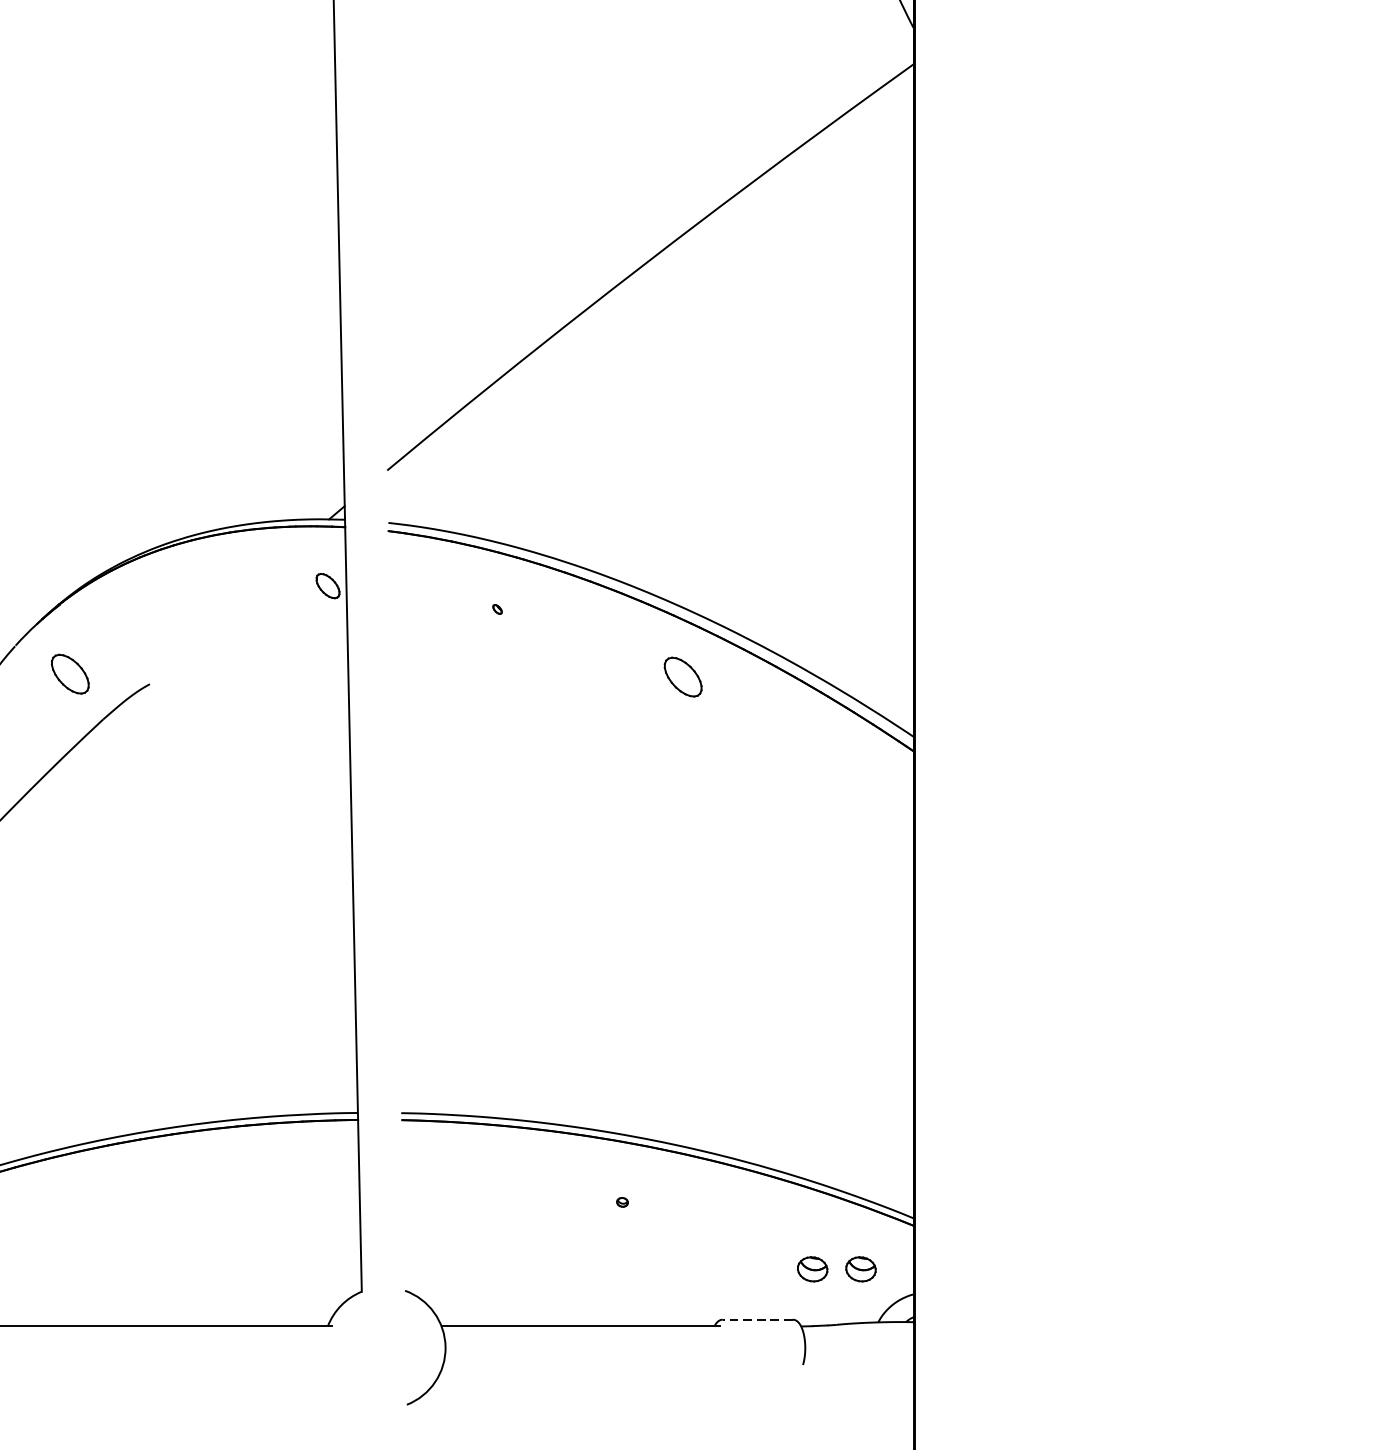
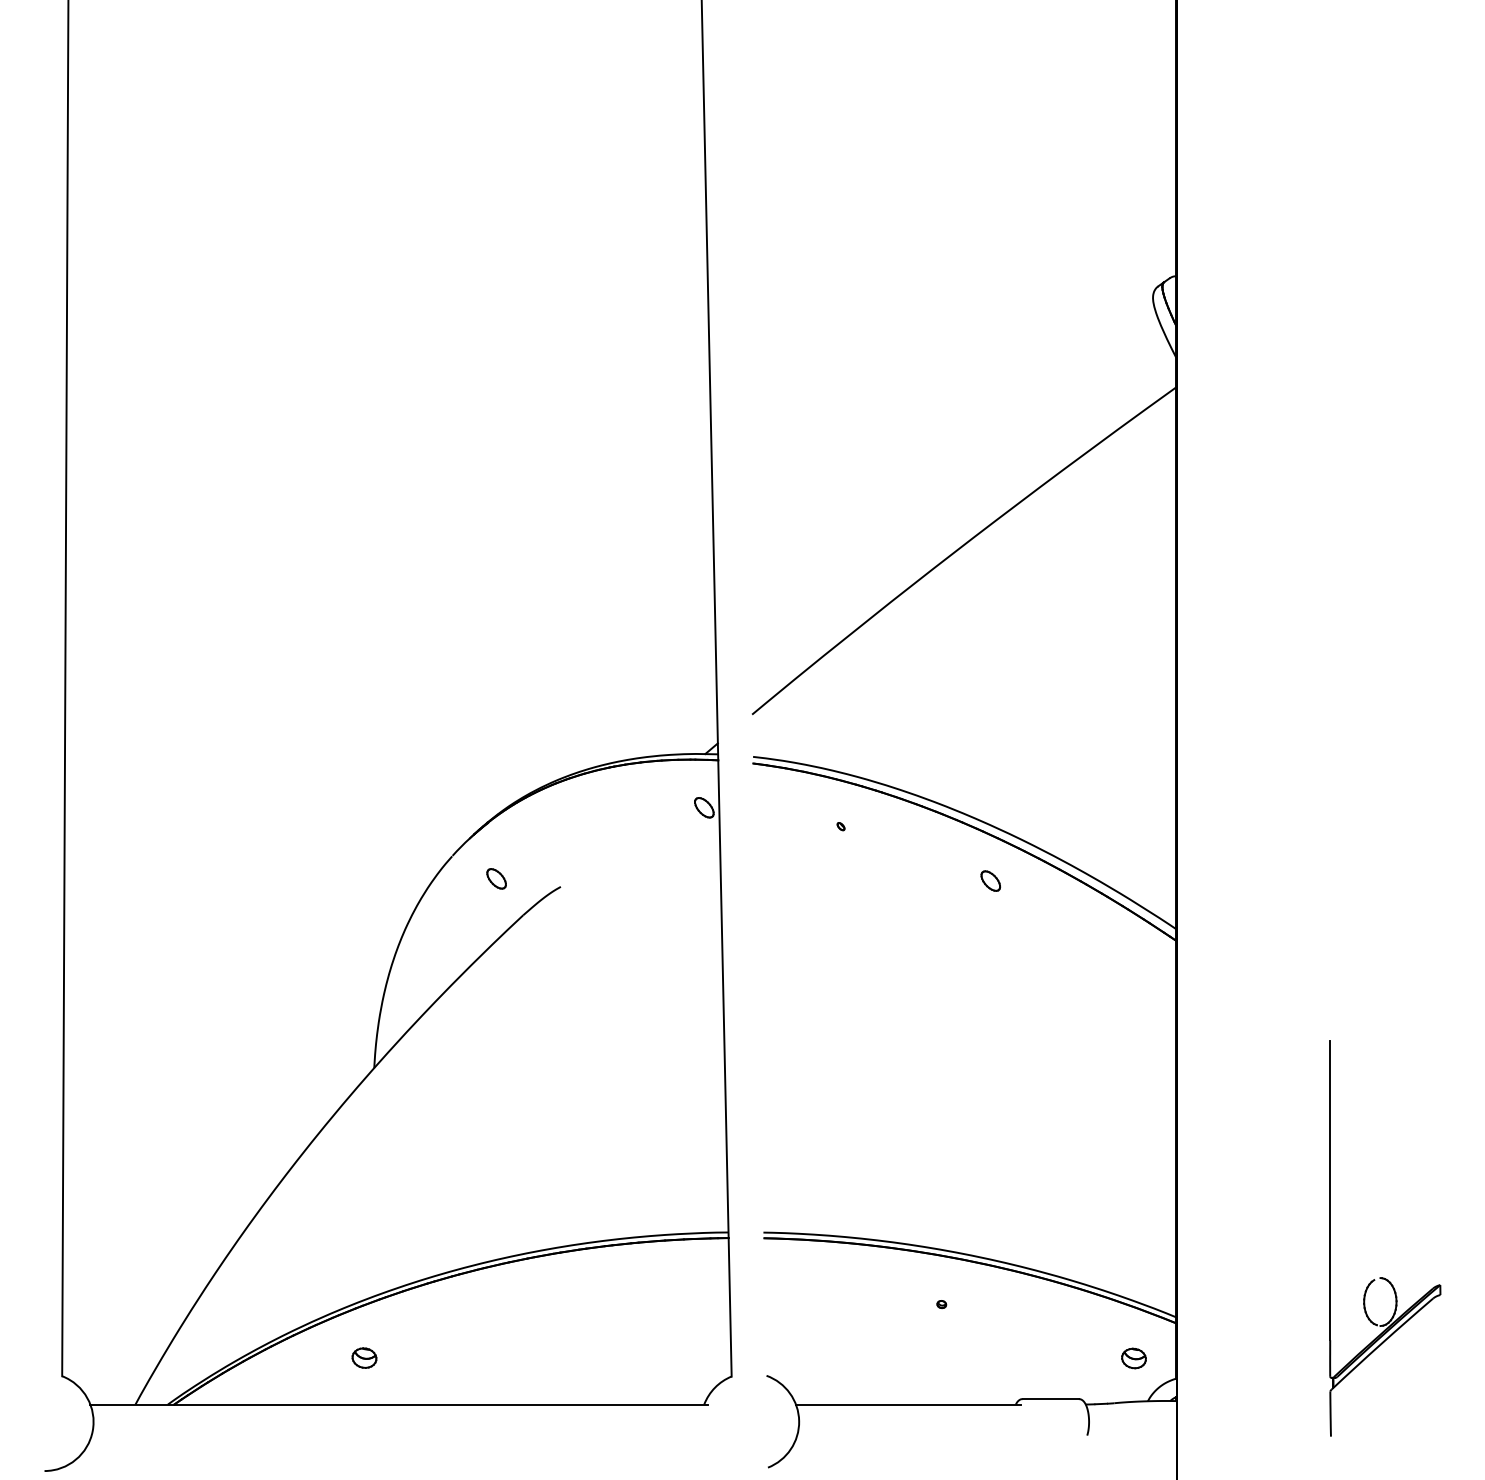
part: (70, 673) -> (496, 878), size x0.62
part: (682, 676) -> (990, 880), size x0.62
part: (1171, 1168) -> (1384, 1277), added
part: (811, 1269) -> (1094, 1358), removed
line: (757, 1320) -> (1050, 1399), dashed -> solid

